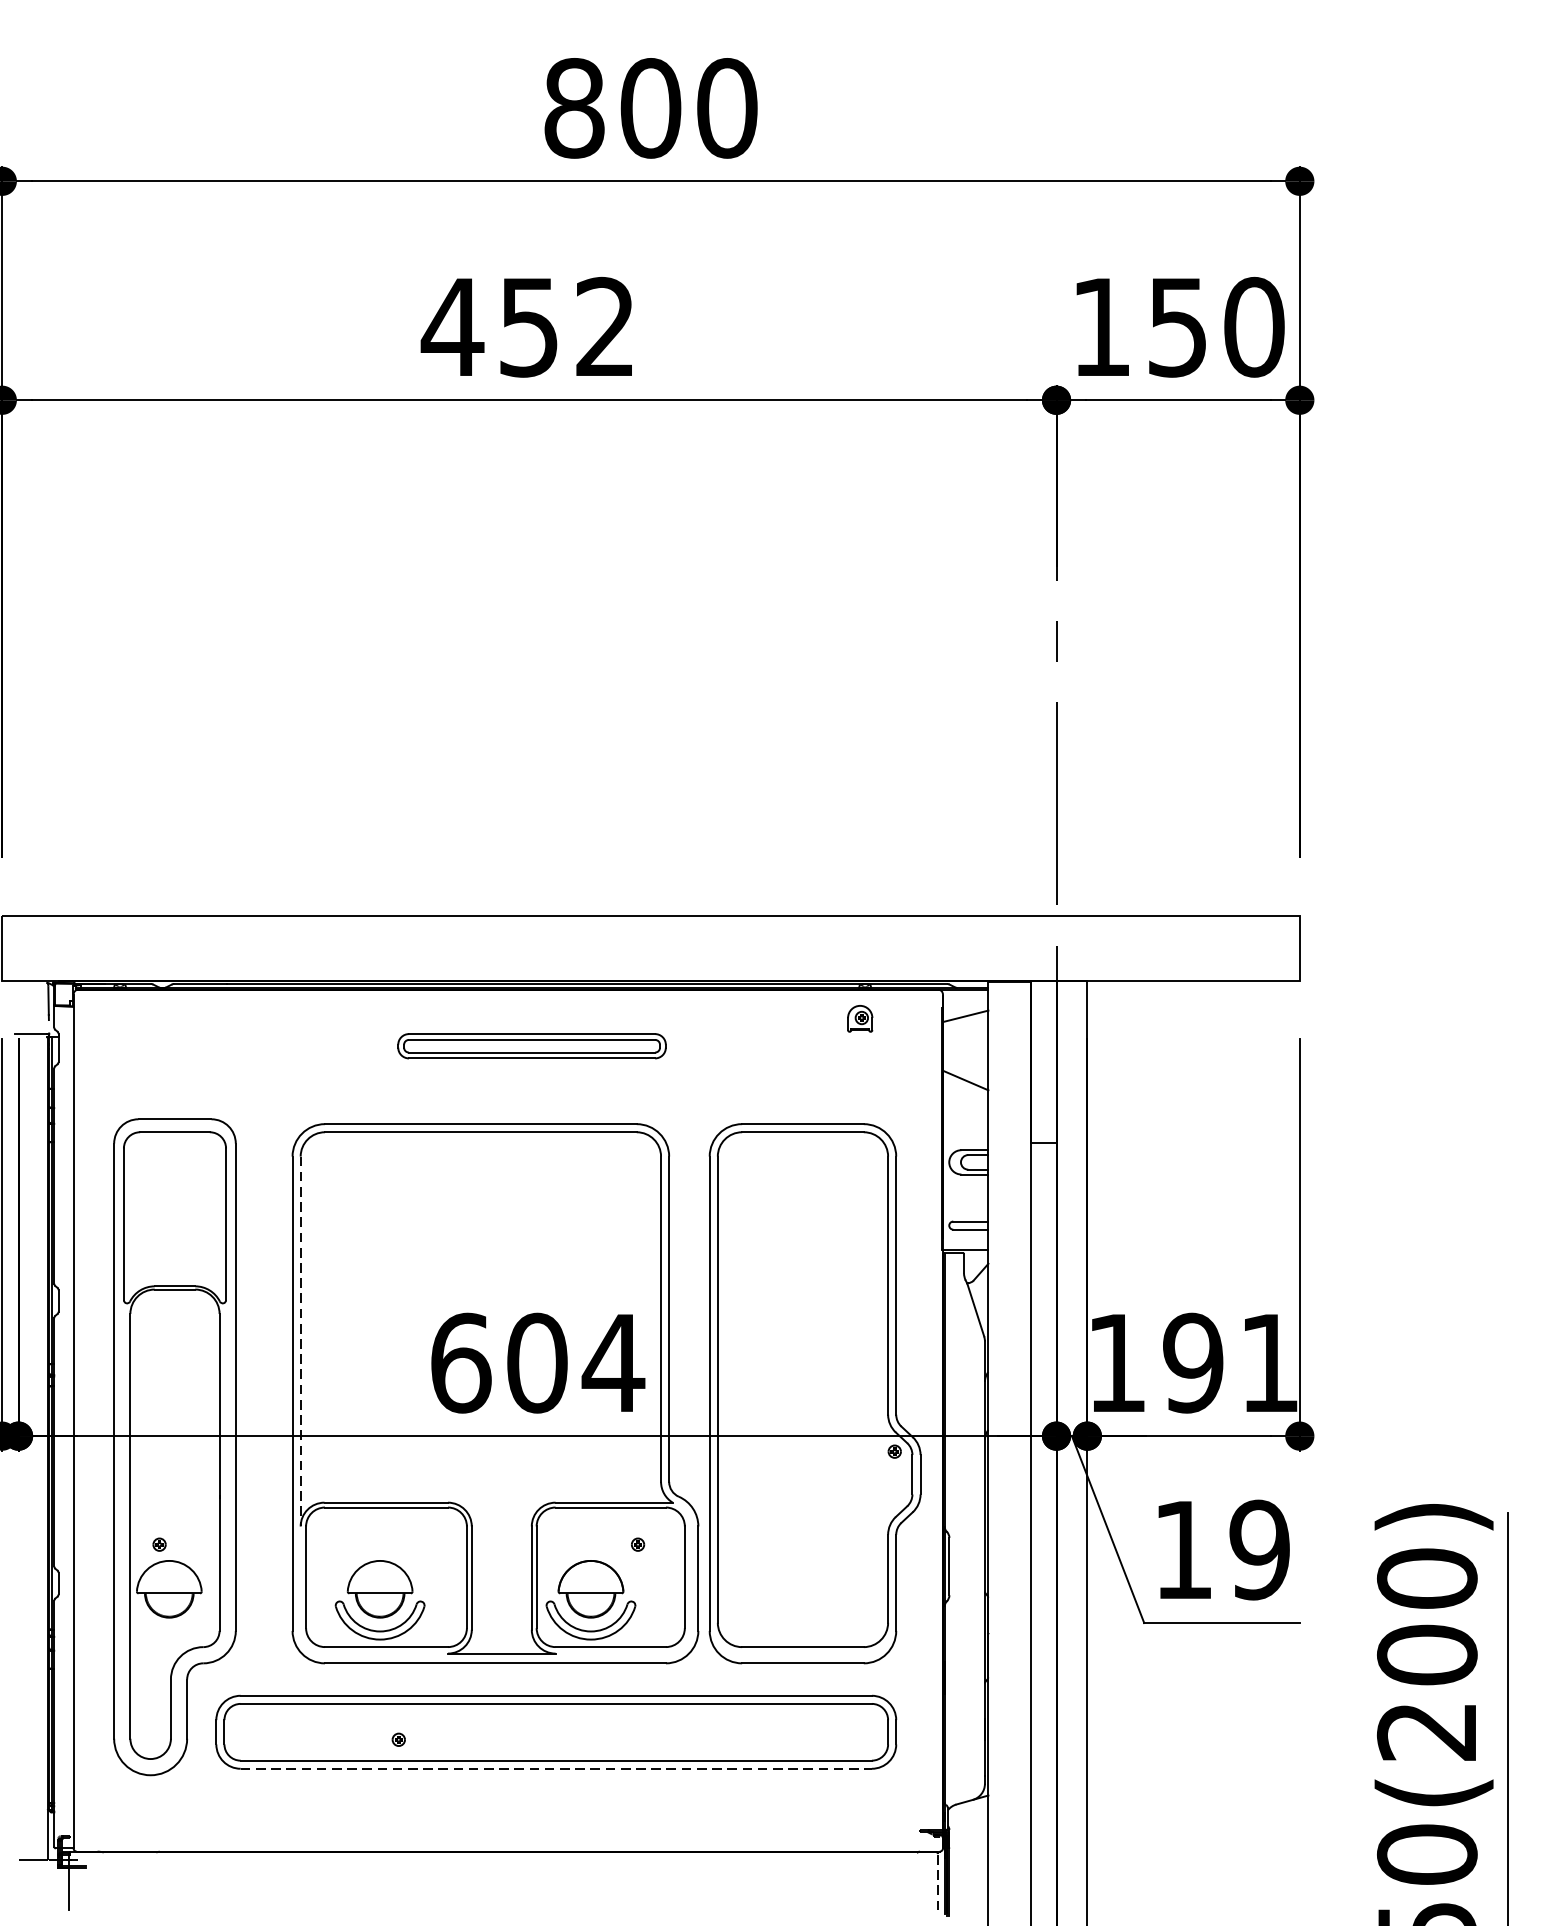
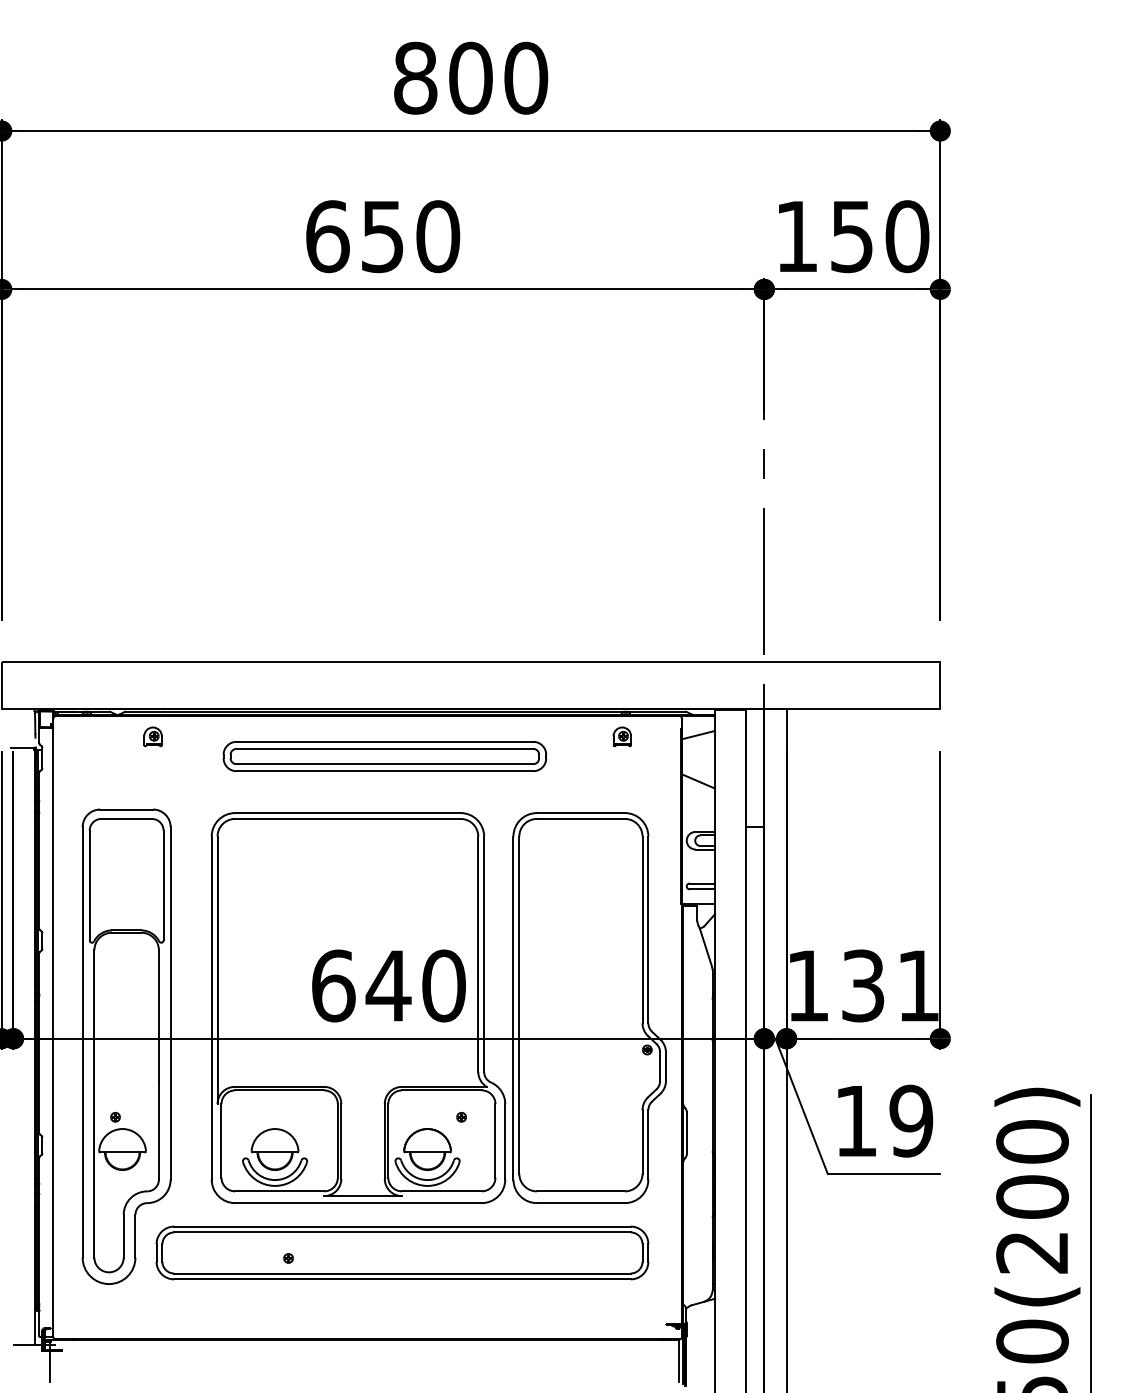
text: (528, 327) -> (382, 236), 452 -> 650
part: (210, 1018) -> (152, 736), added
part: (531, 1045) -> (384, 756), size x1.67
line: (300, 1341) -> (217, 970), dashed -> solid
text: (574, 1362) -> (415, 985), 604 -> 640
text: (1192, 1362) -> (862, 985), 191 -> 131
line: (556, 1768) -> (402, 1279), dashed -> solid
line: (937, 1880) -> (678, 1360), dashed -> solid

